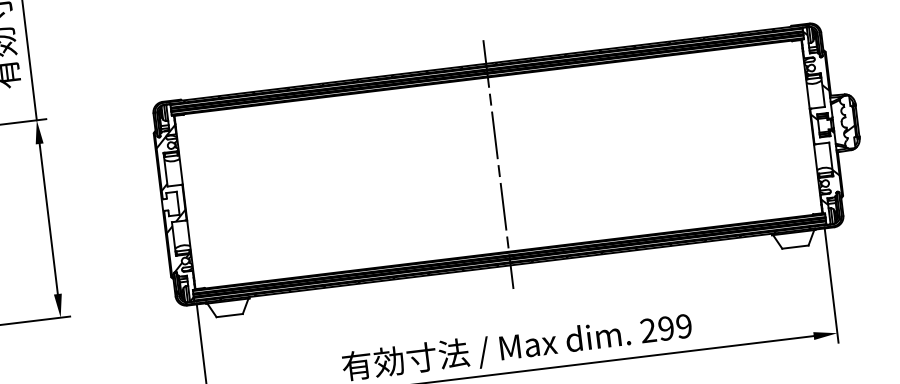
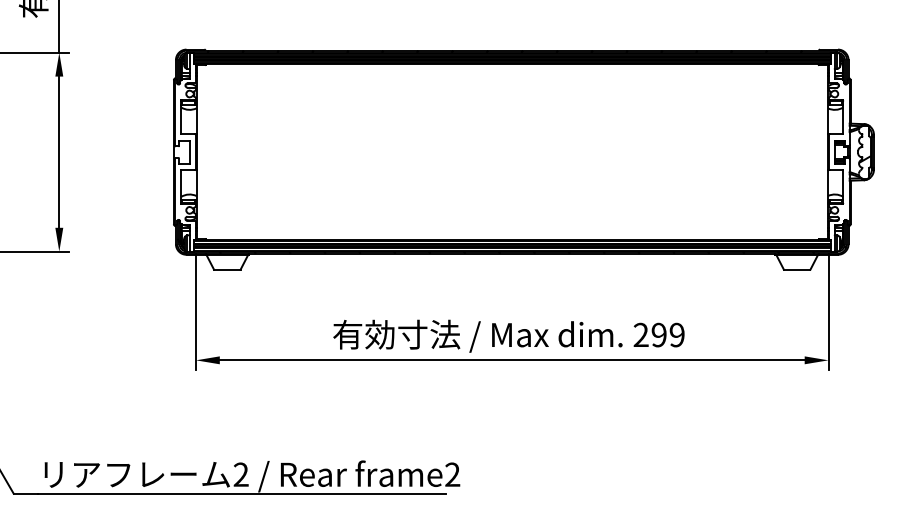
hatch: (821, 116) -> (838, 143), removed
line: (498, 163) -> (512, 151), removed
hatch: (175, 214) -> (185, 162), removed

